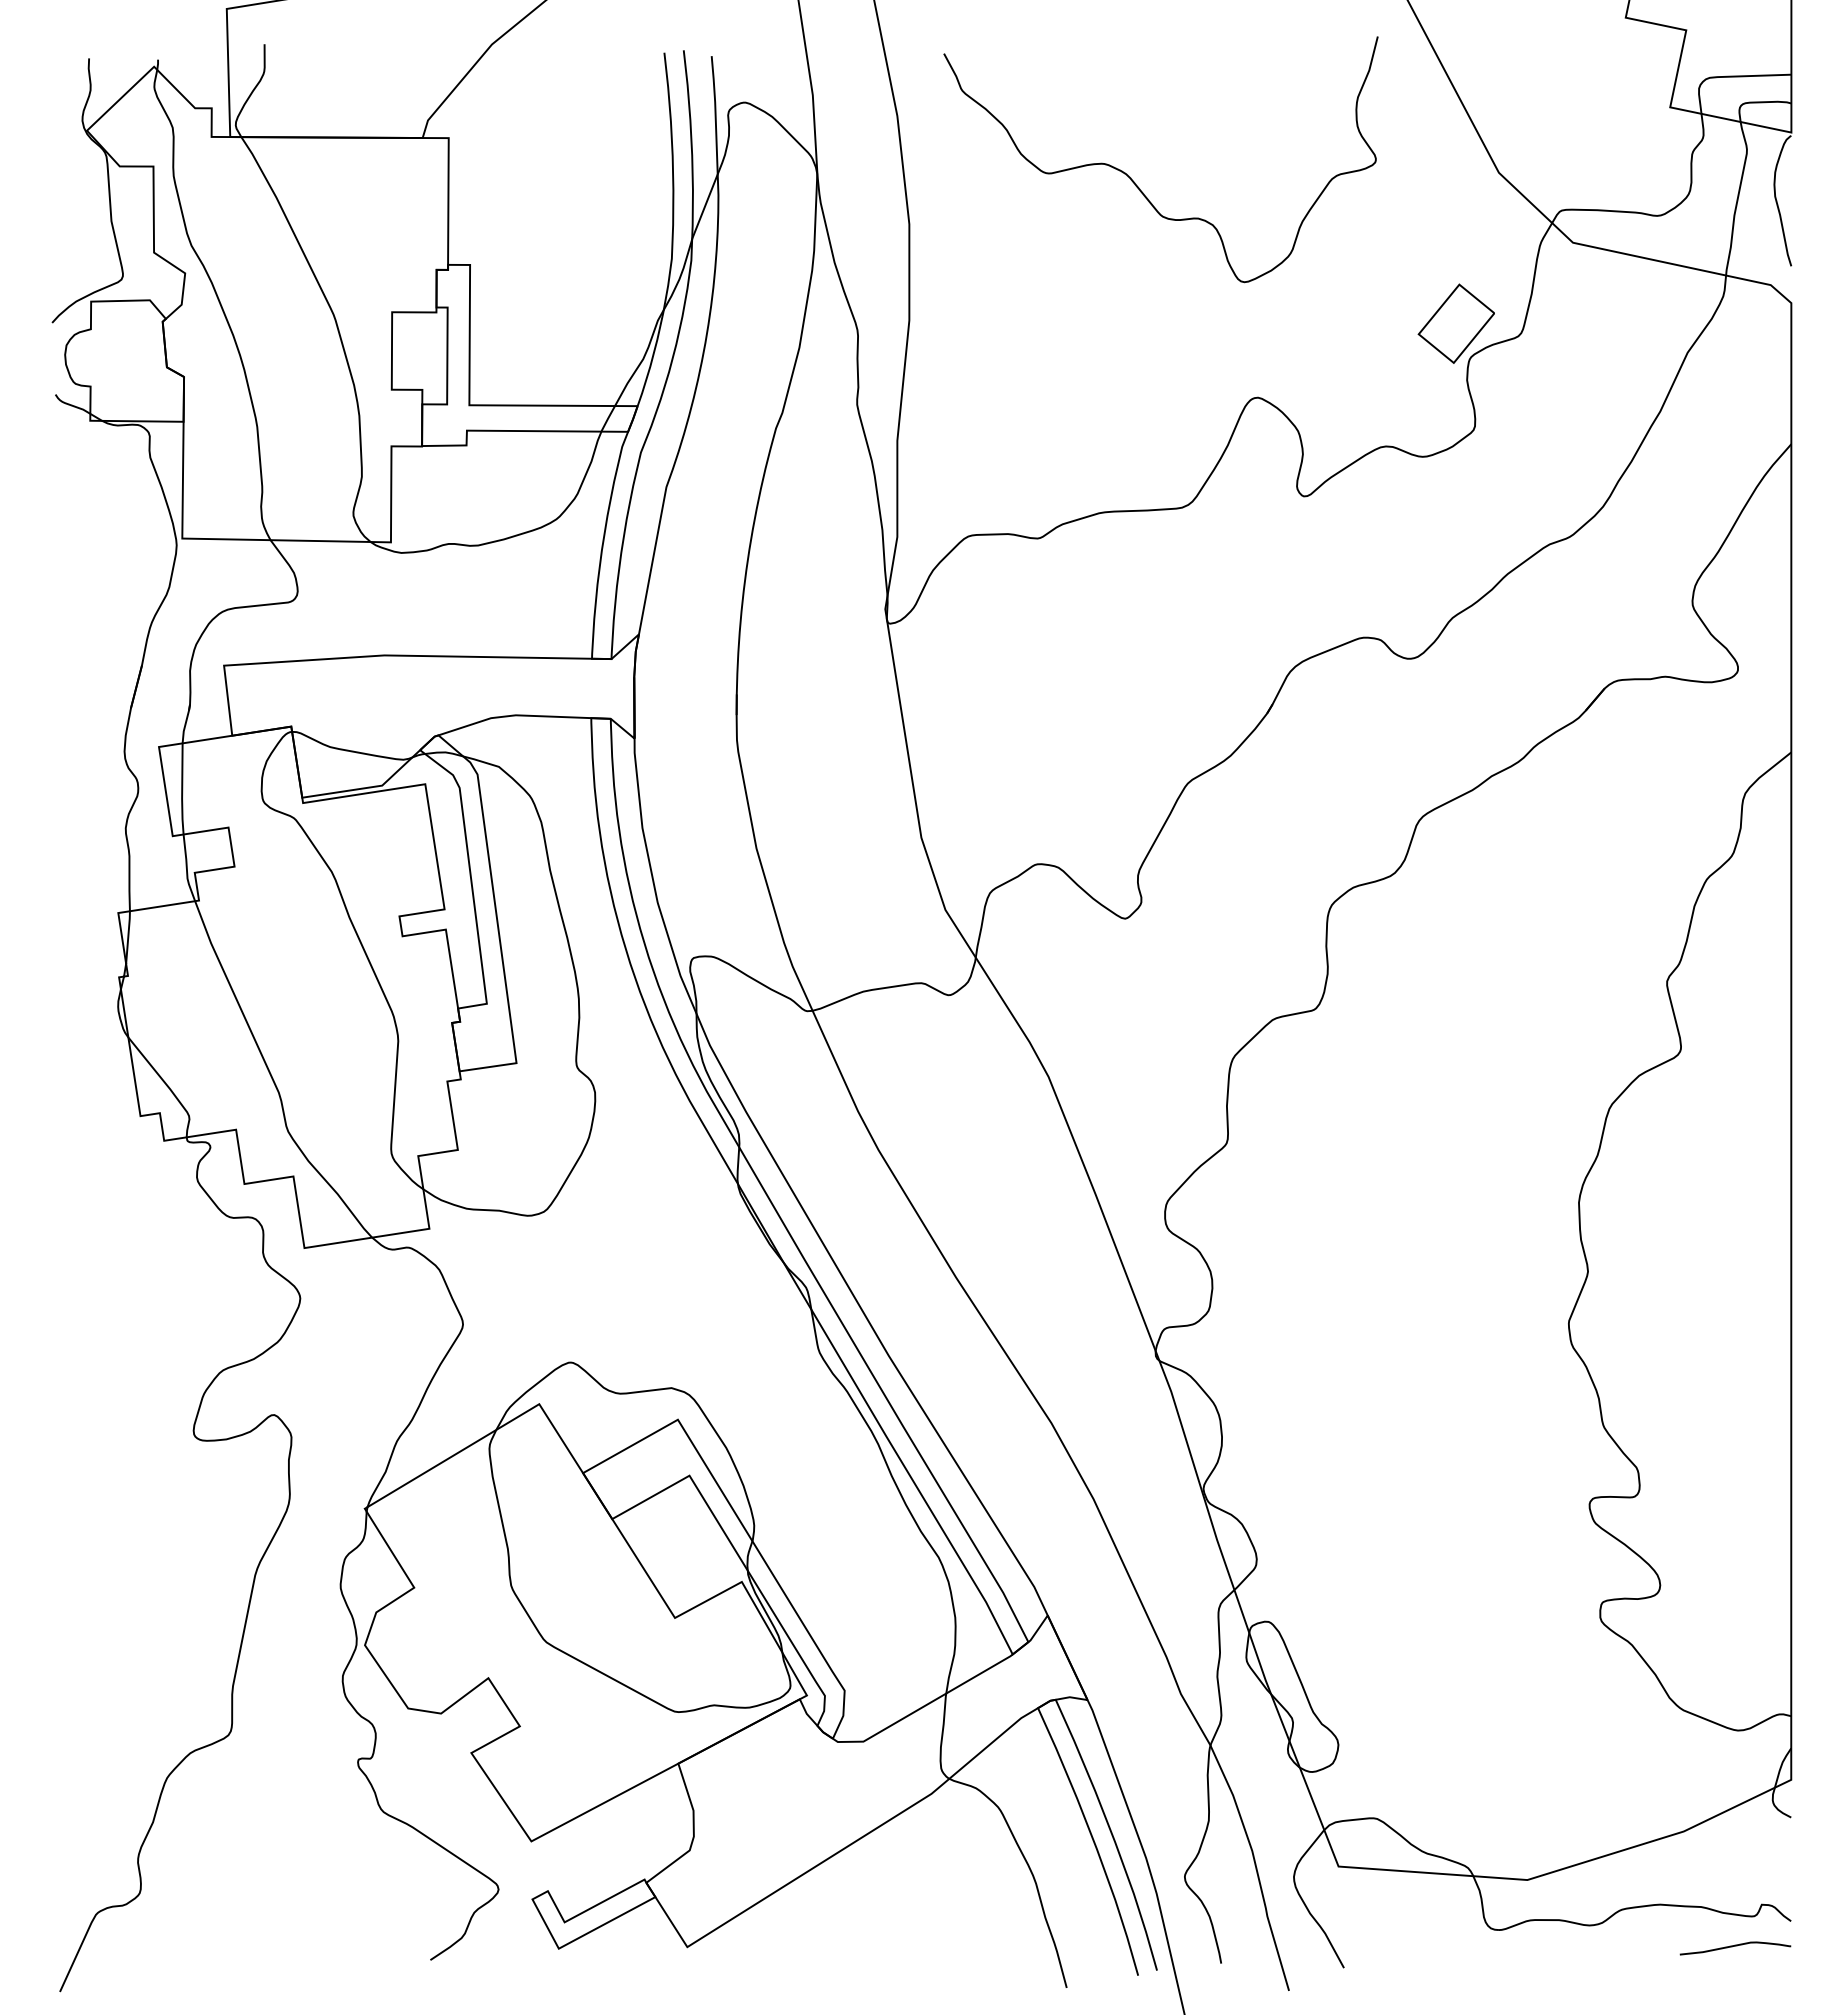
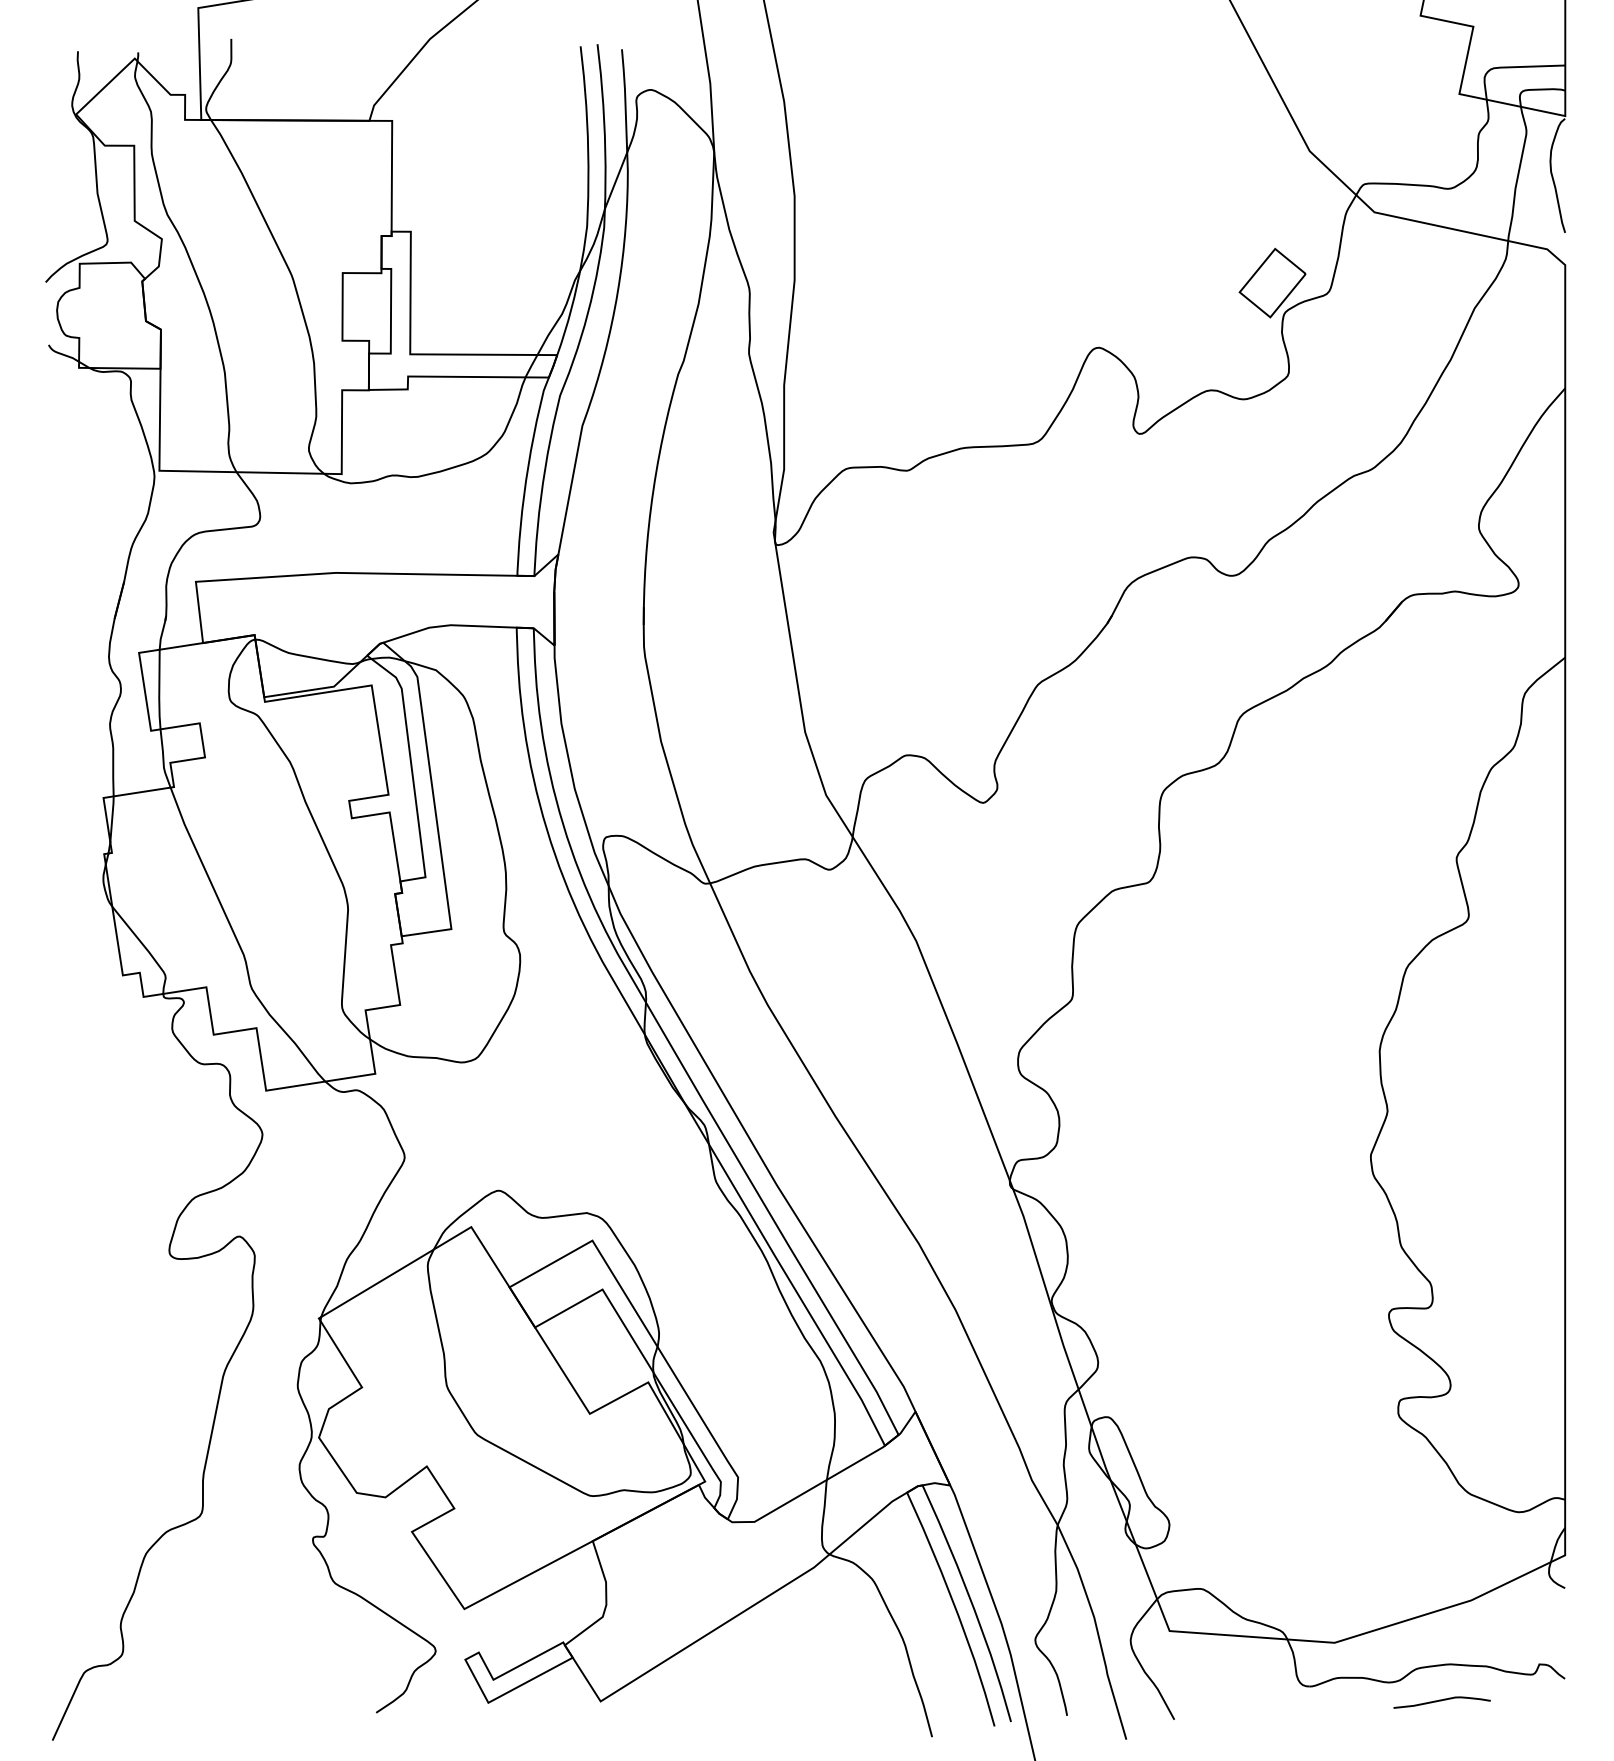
curve: (1135, 182) -> (992, 159), removed
curve: (1735, 1946) -> (1442, 1700), moved

